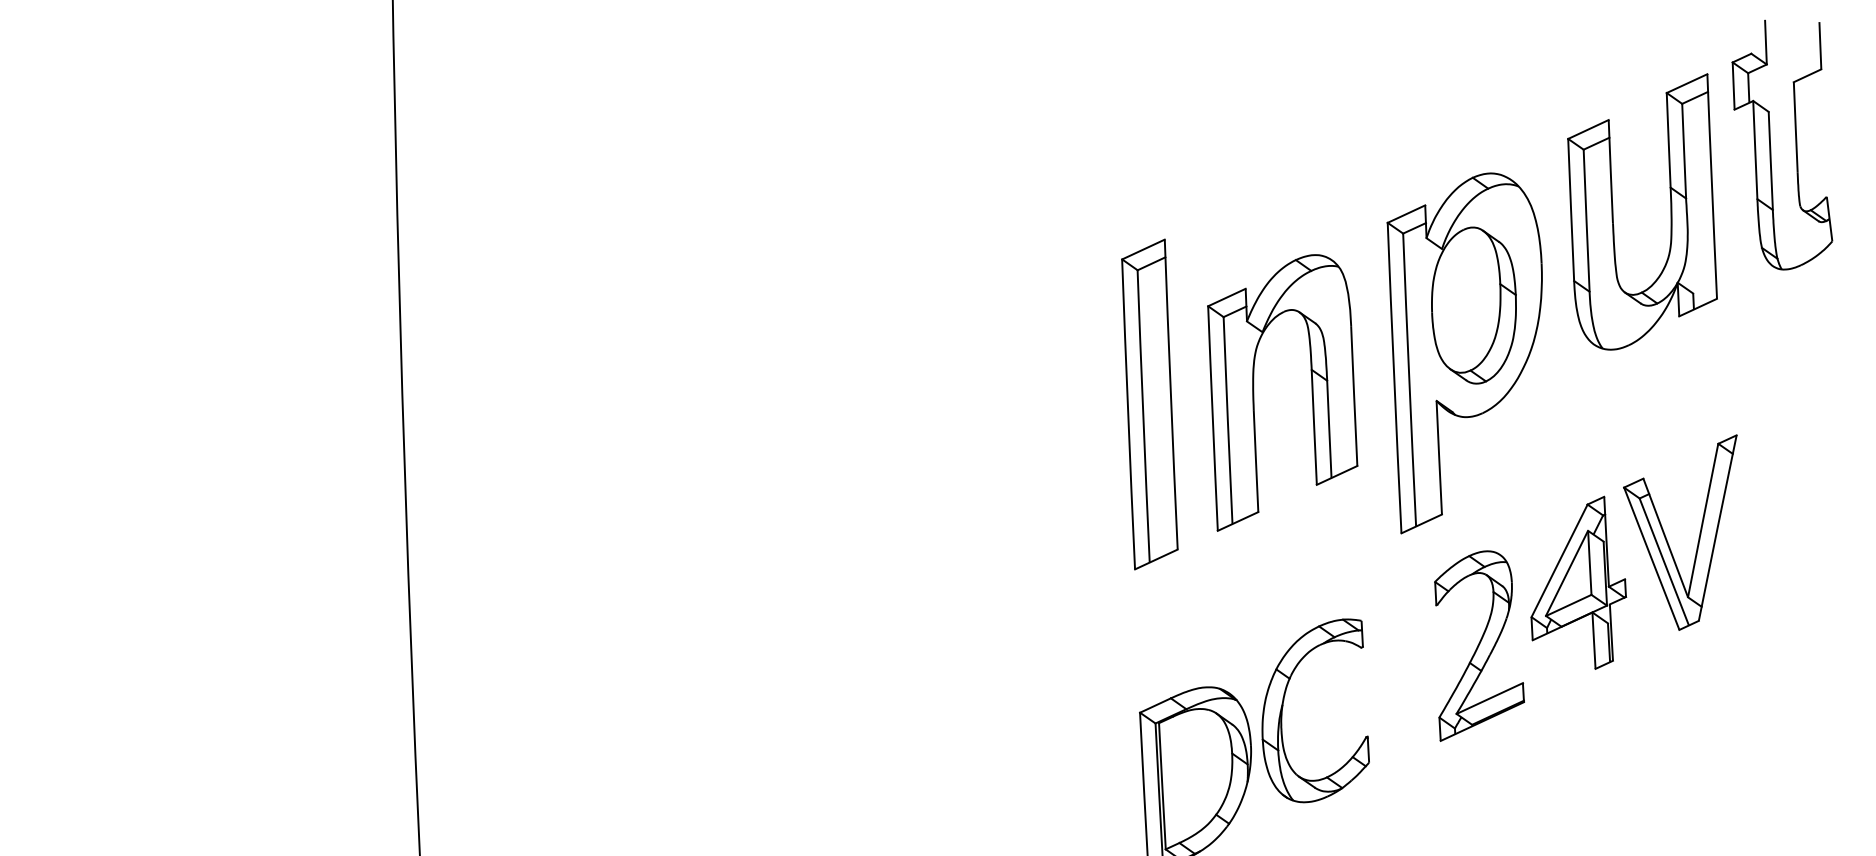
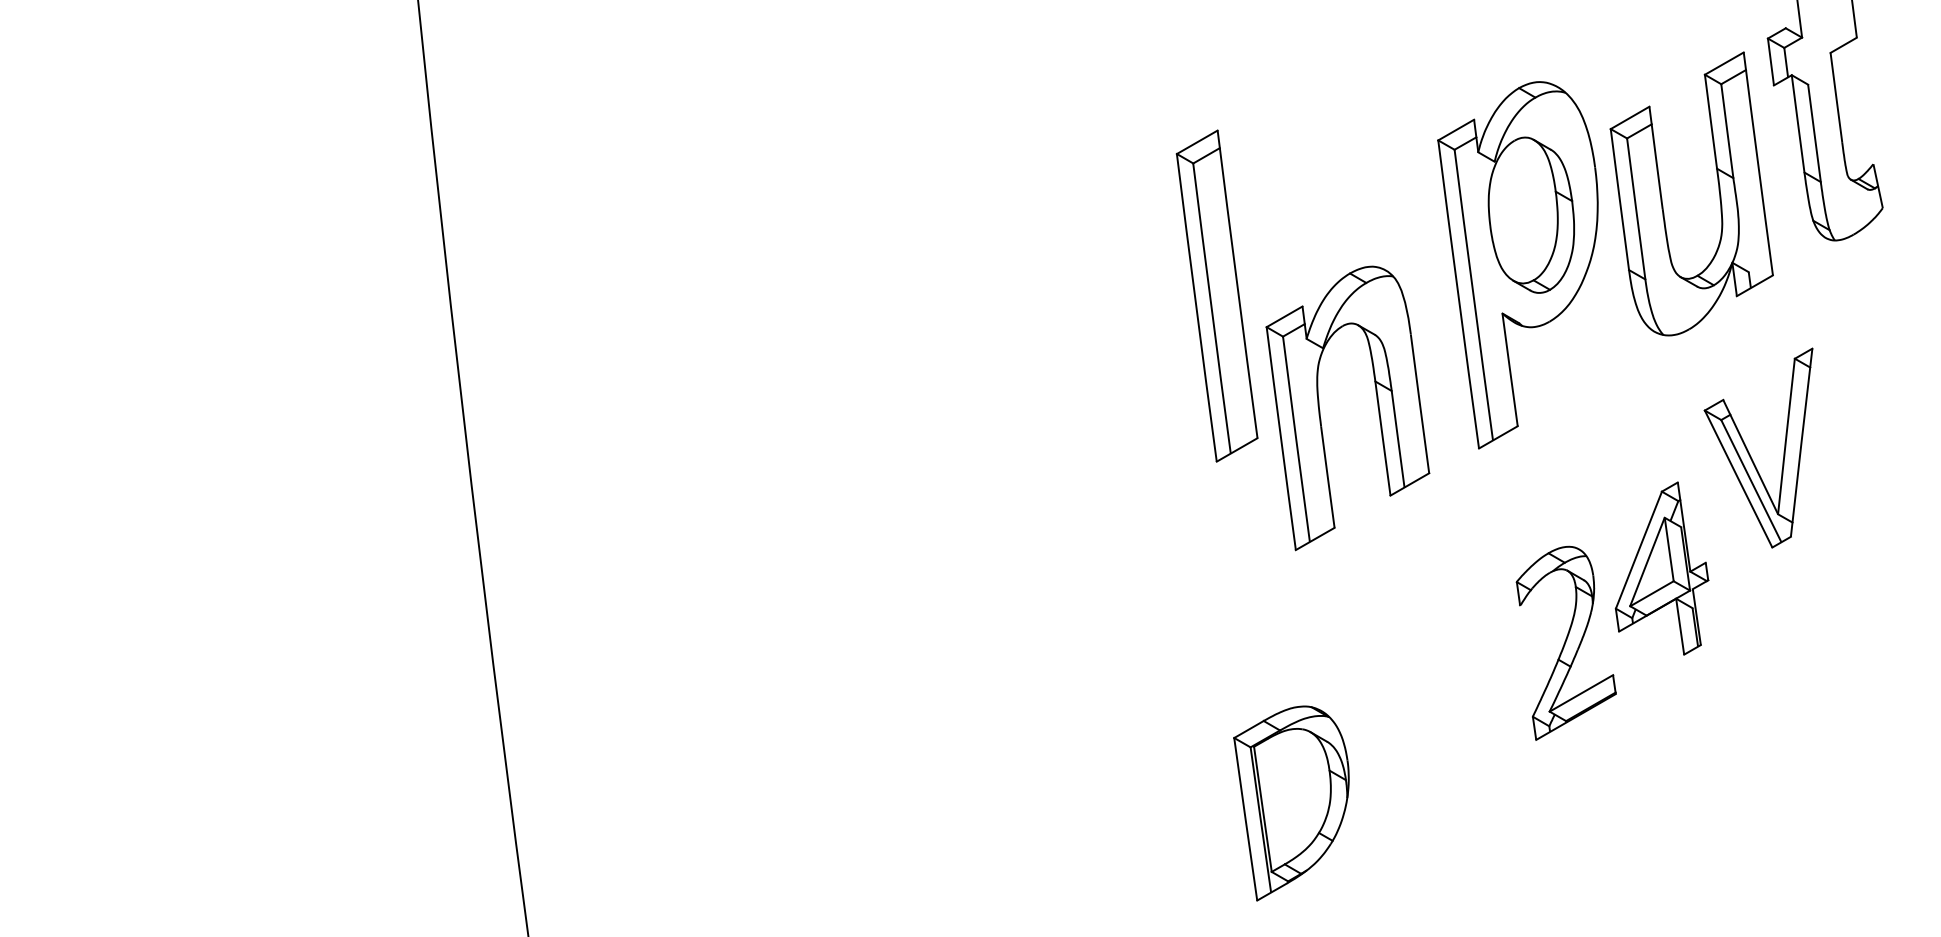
part: (1455, 354) -> (1517, 265), moved
part: (1149, 403) -> (1216, 295), moved
part: (1664, 533) -> (1749, 452), moved
part: (1283, 706) -> (1376, 719), removed

